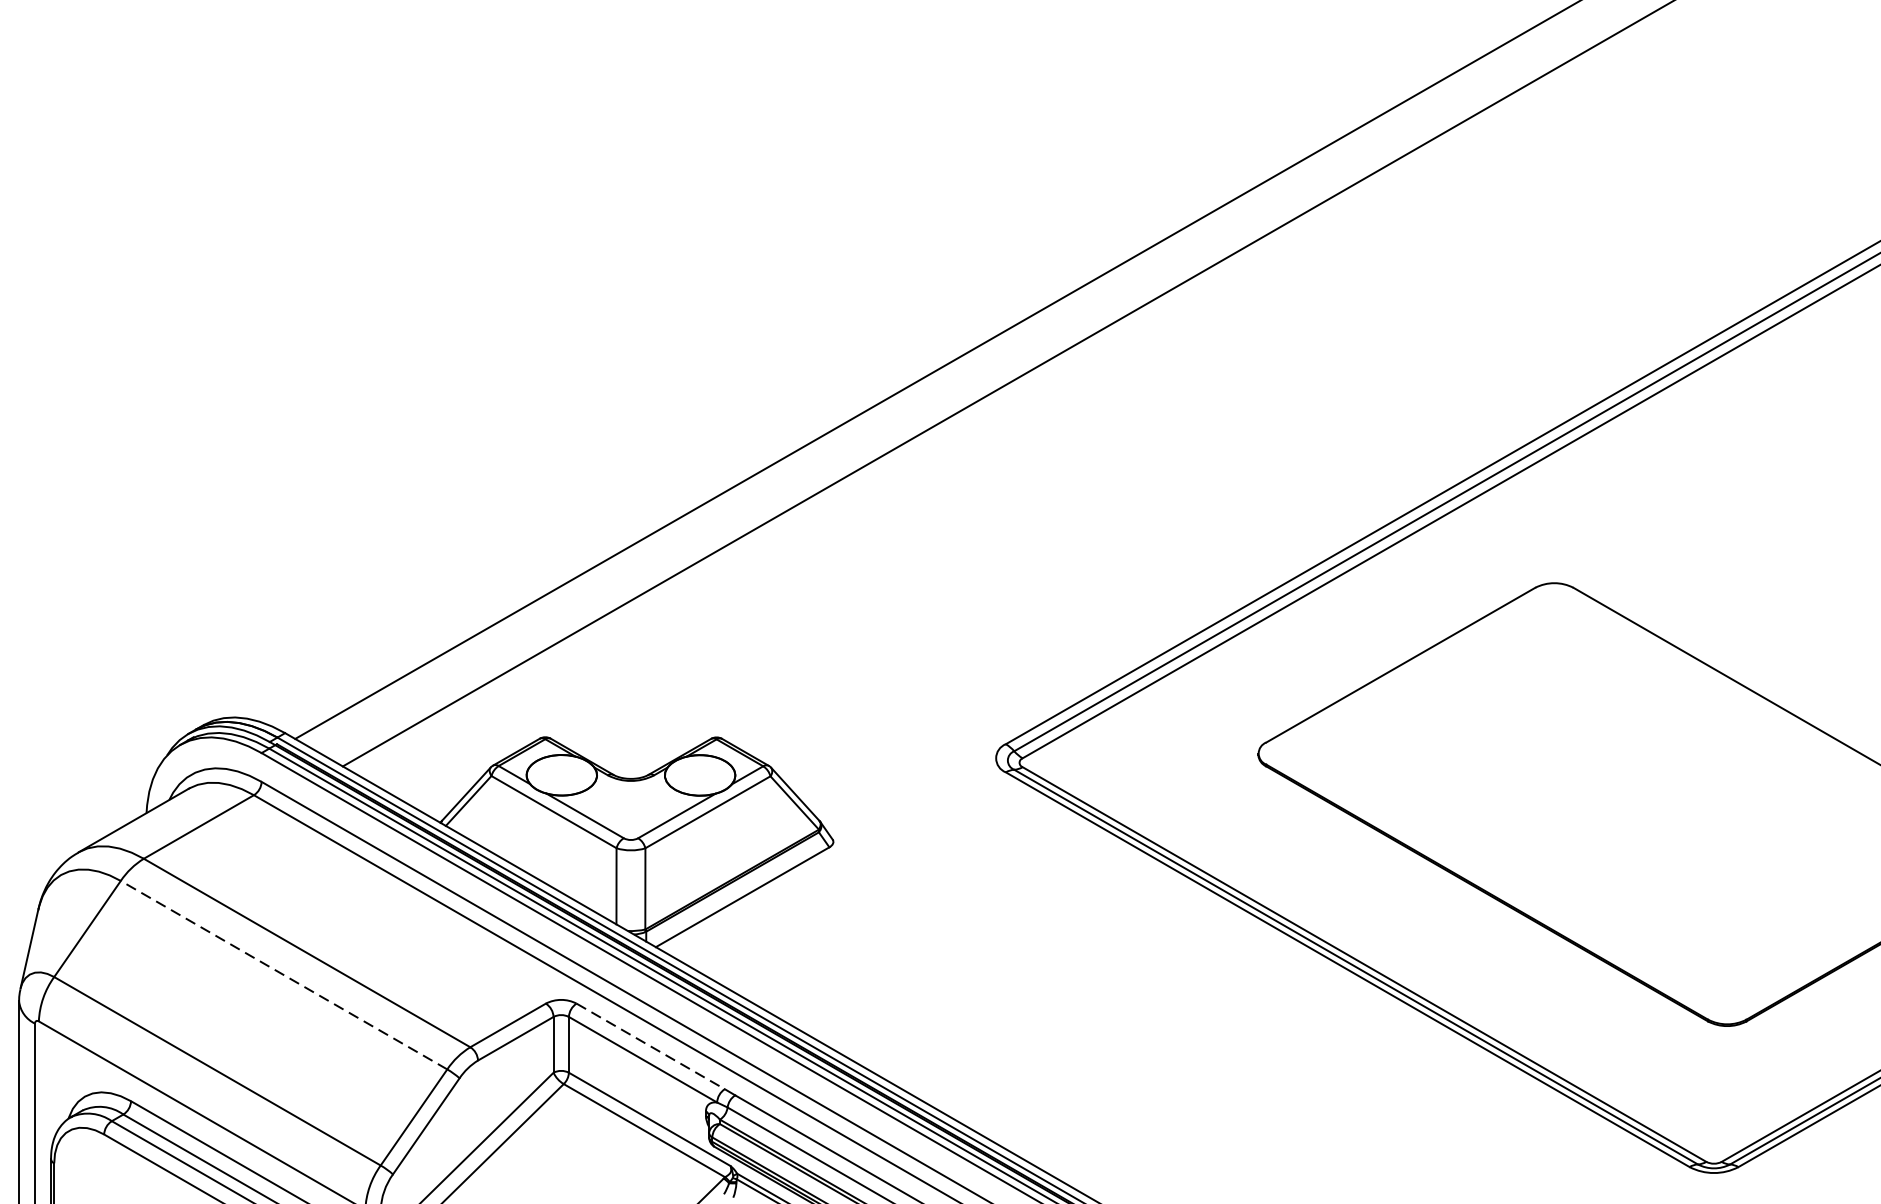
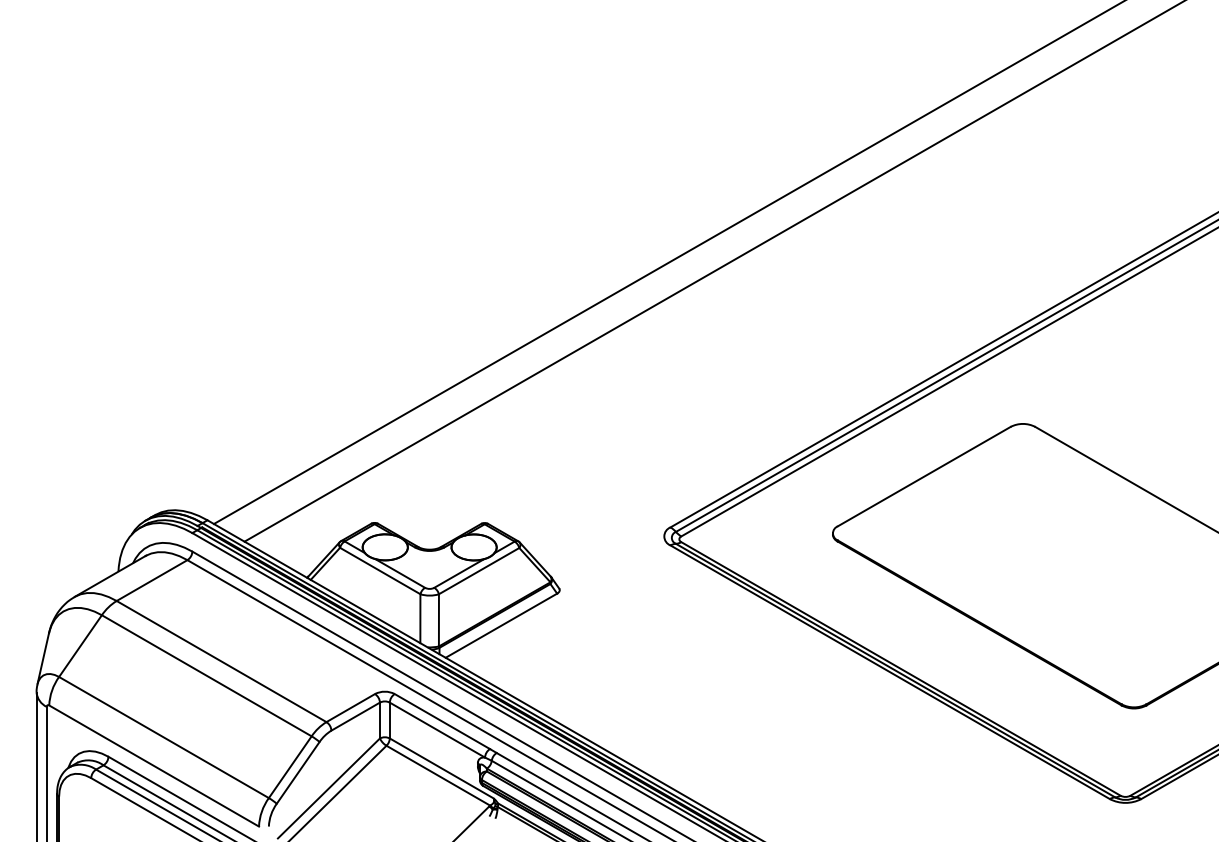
line: (283, 974) -> (206, 675), dashed -> solid
line: (650, 1046) -> (442, 721), dashed -> solid

